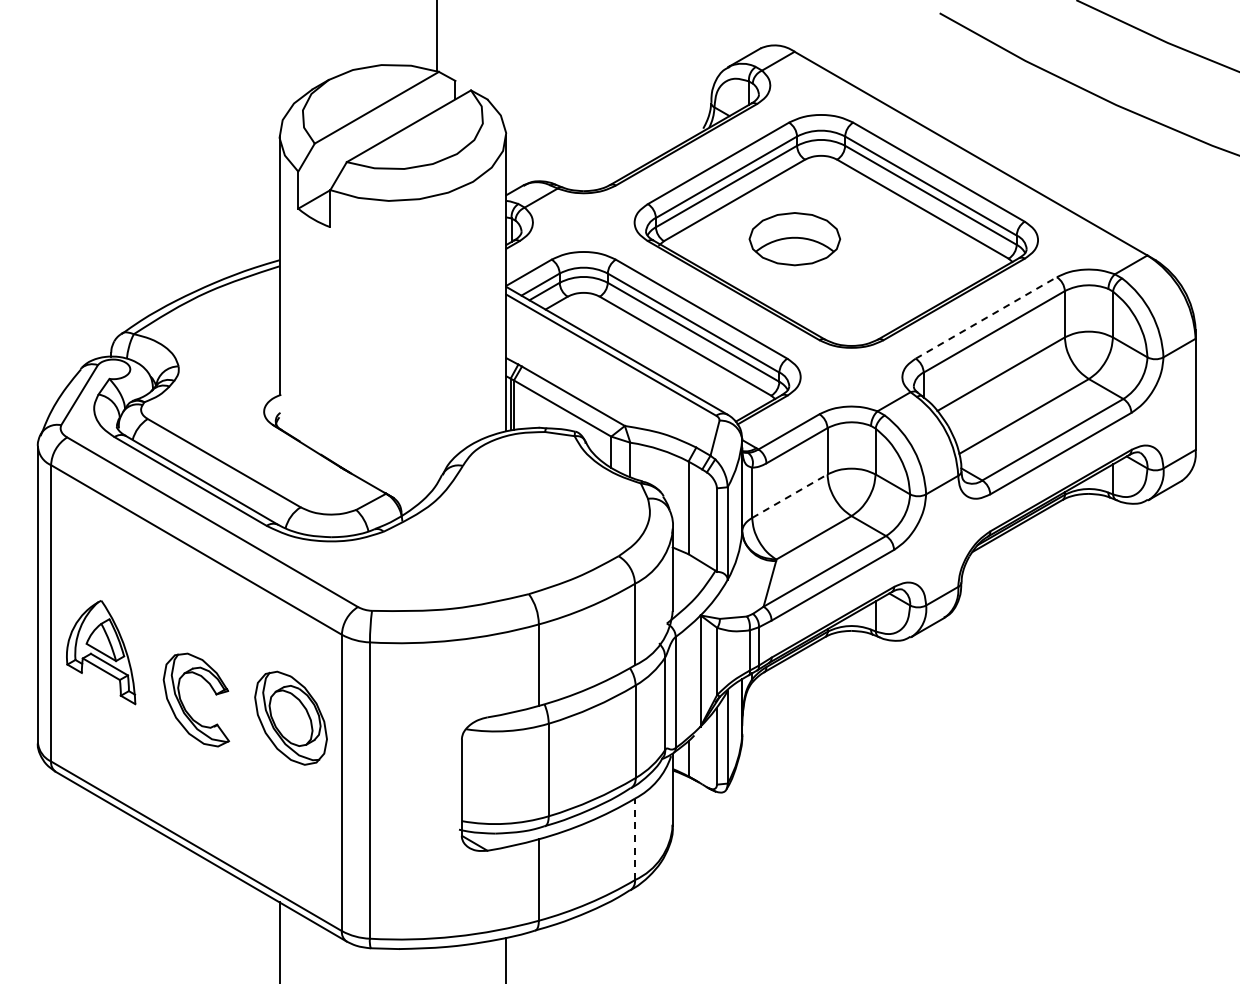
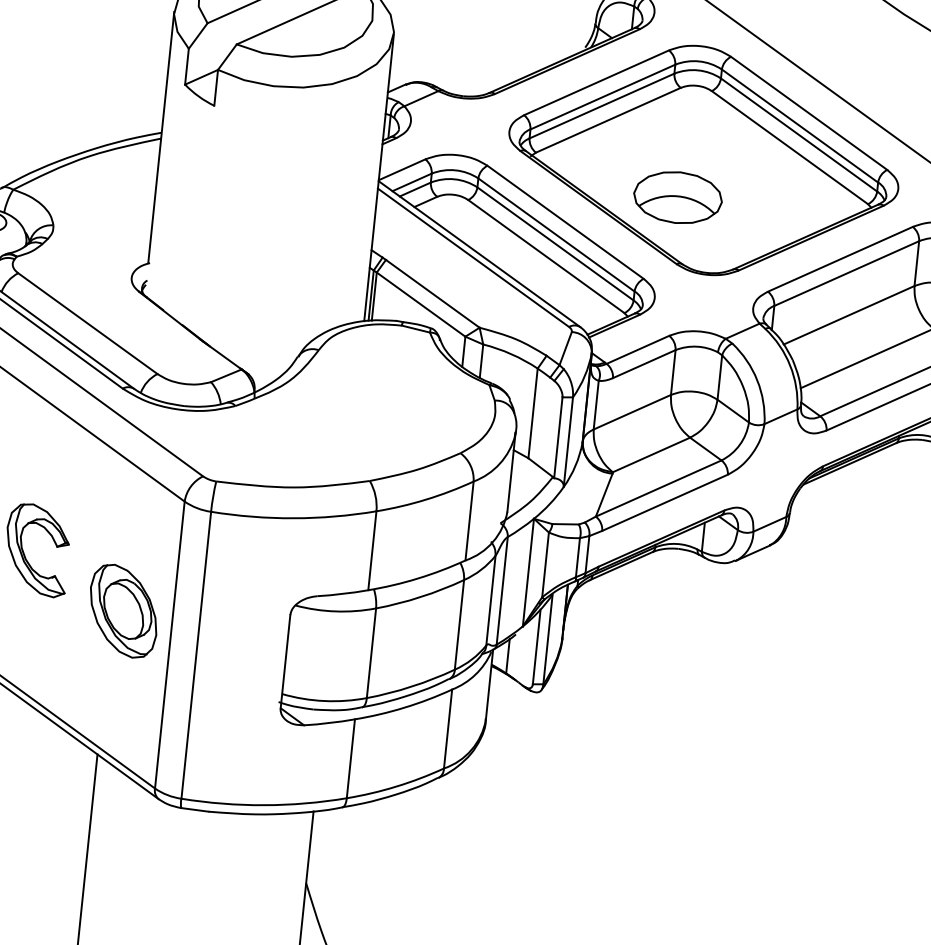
part: (794, 239) -> (677, 197), moved
line: (986, 317) -> (840, 258), dashed -> solid
line: (790, 495) -> (633, 411), dashed -> solid
part: (290, 717) -> (123, 610), moved
line: (635, 839) -> (448, 729), dashed -> solid

